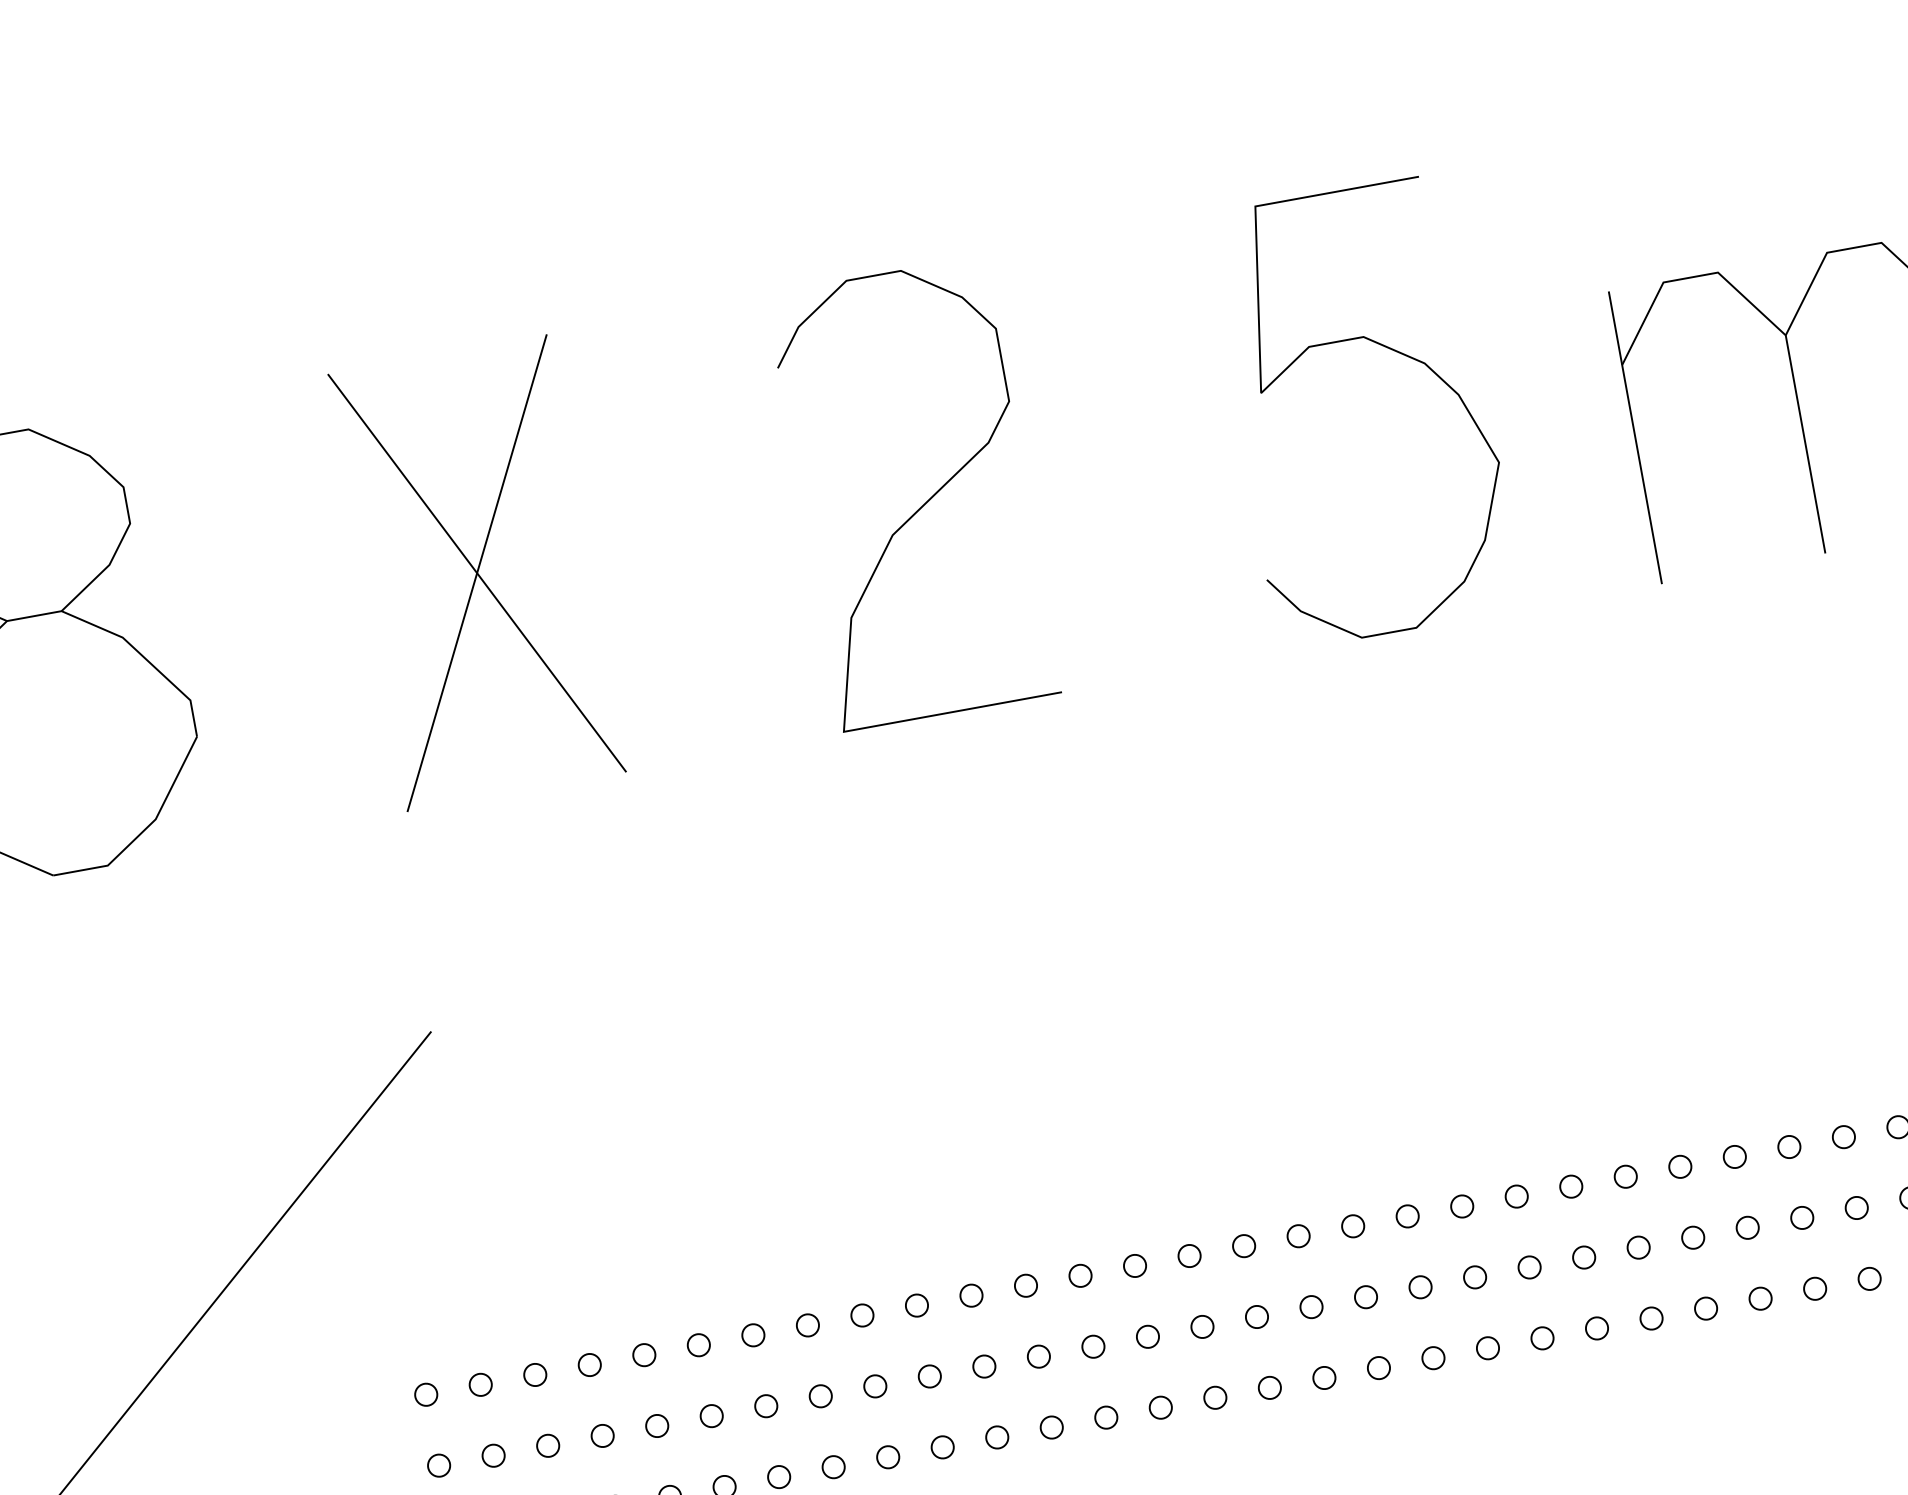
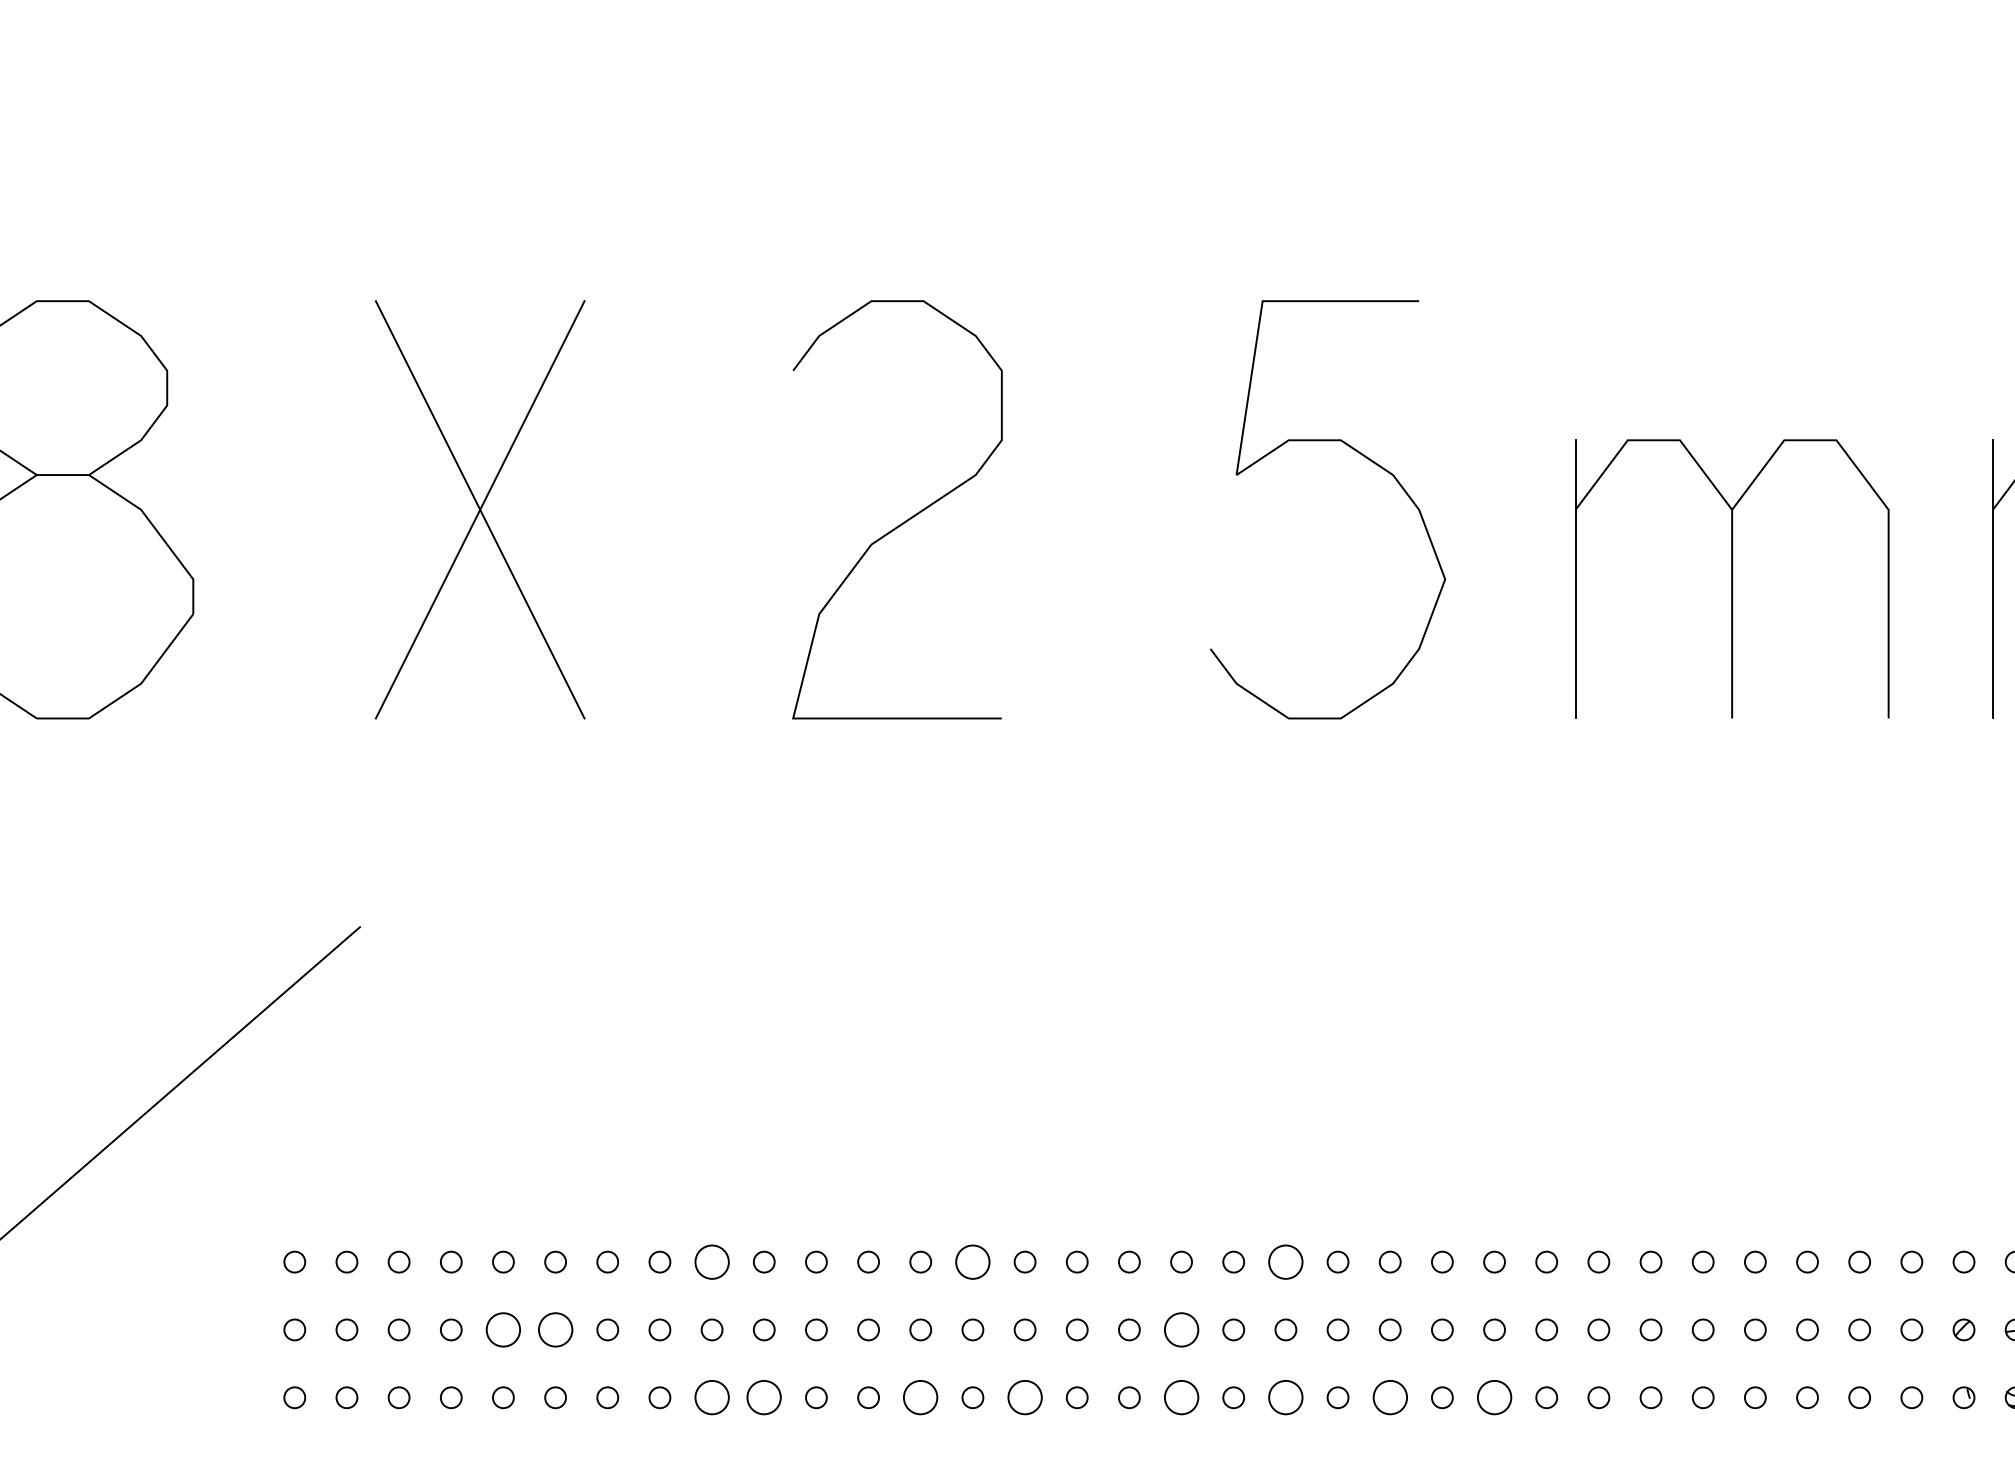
circle: (1461, 1205) -> (1285, 1261), size x1.6
circle: (1134, 1265) -> (972, 1261), size x1.6
circle: (1365, 1296) -> (1181, 1329), size x1.6
circle: (1705, 1308) -> (1494, 1397), size x1.6
circle: (861, 1314) -> (711, 1261), size x1.6
circle: (1596, 1328) -> (1389, 1397), size x1.6
circle: (1487, 1348) -> (1285, 1397), size x1.6
circle: (1378, 1367) -> (1181, 1397), size x1.6
circle: (1214, 1397) -> (1024, 1397), size x1.6
circle: (711, 1415) -> (555, 1329), size x1.6
circle: (1105, 1417) -> (920, 1397), size x1.6
circle: (657, 1425) -> (503, 1329), size x1.6
circle: (942, 1447) -> (764, 1397), size x1.6
circle: (887, 1457) -> (711, 1397), size x1.6

